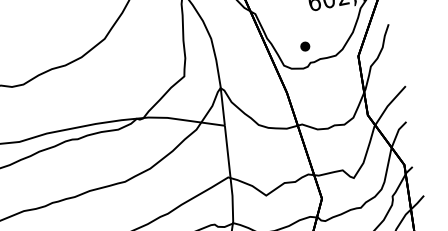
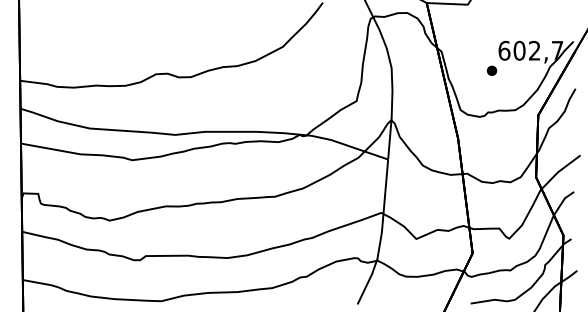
part: (305, 46) -> (492, 70), moved

